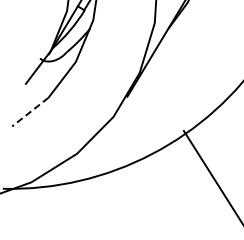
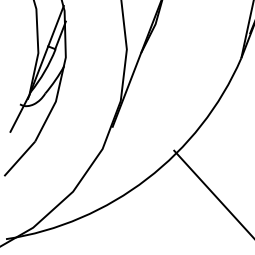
line: (29, 112) -> (19, 159), dashed -> solid

